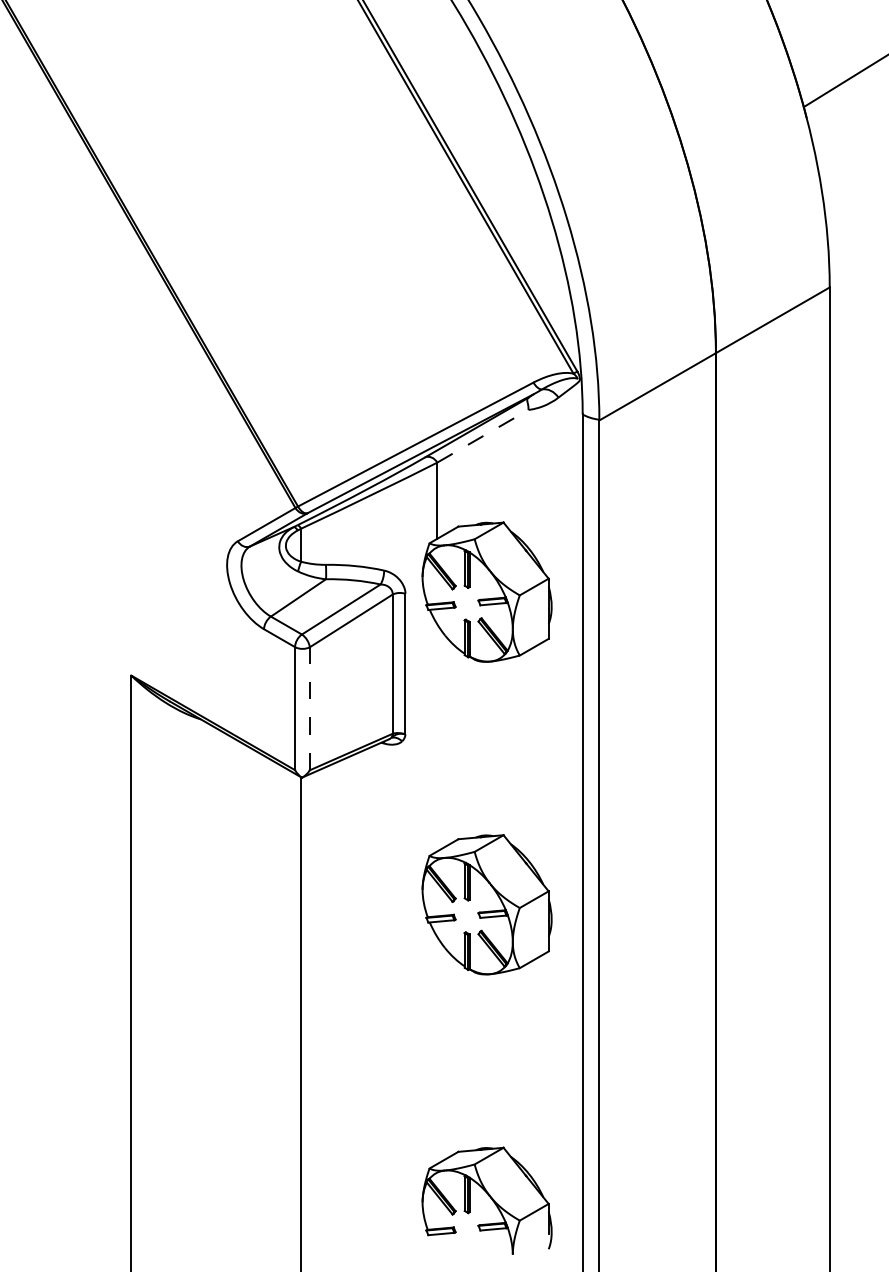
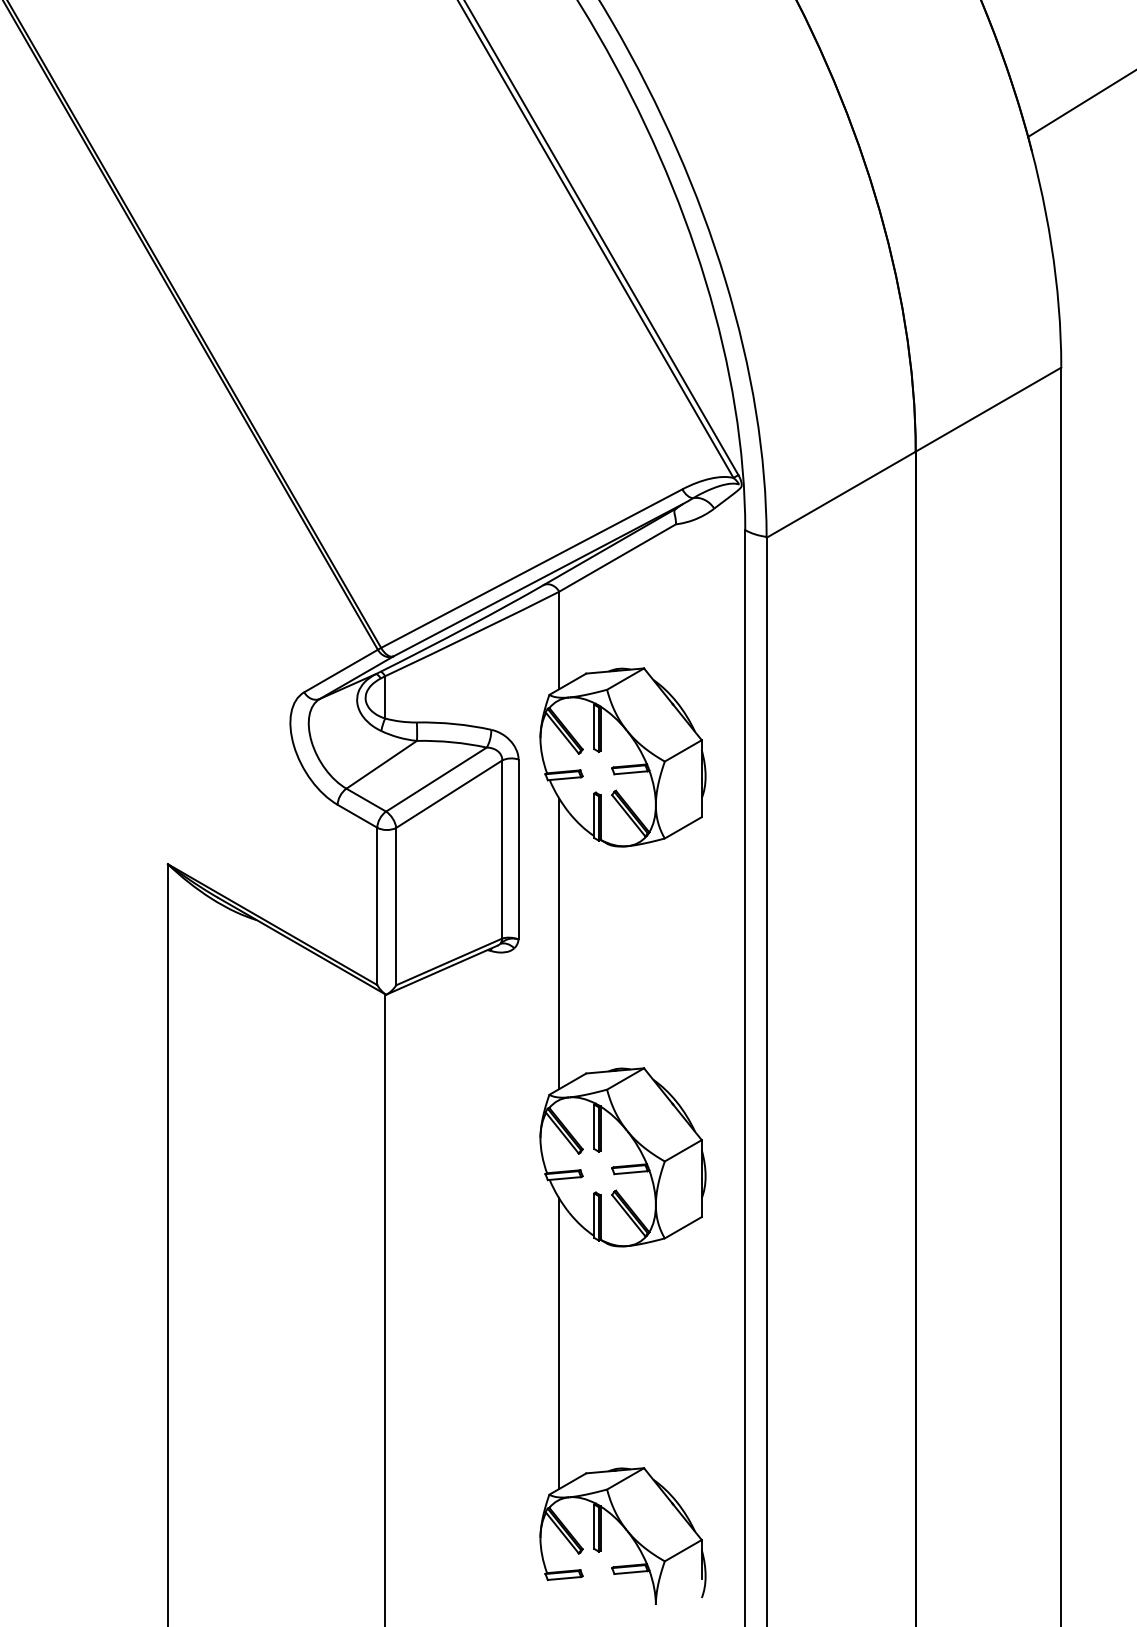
line: (482, 436) -> (617, 558), dashed -> solid
line: (309, 708) -> (395, 906), dashed -> solid
line: (437, 737) -> (559, 943), added
line: (437, 1050) -> (559, 1343), added

